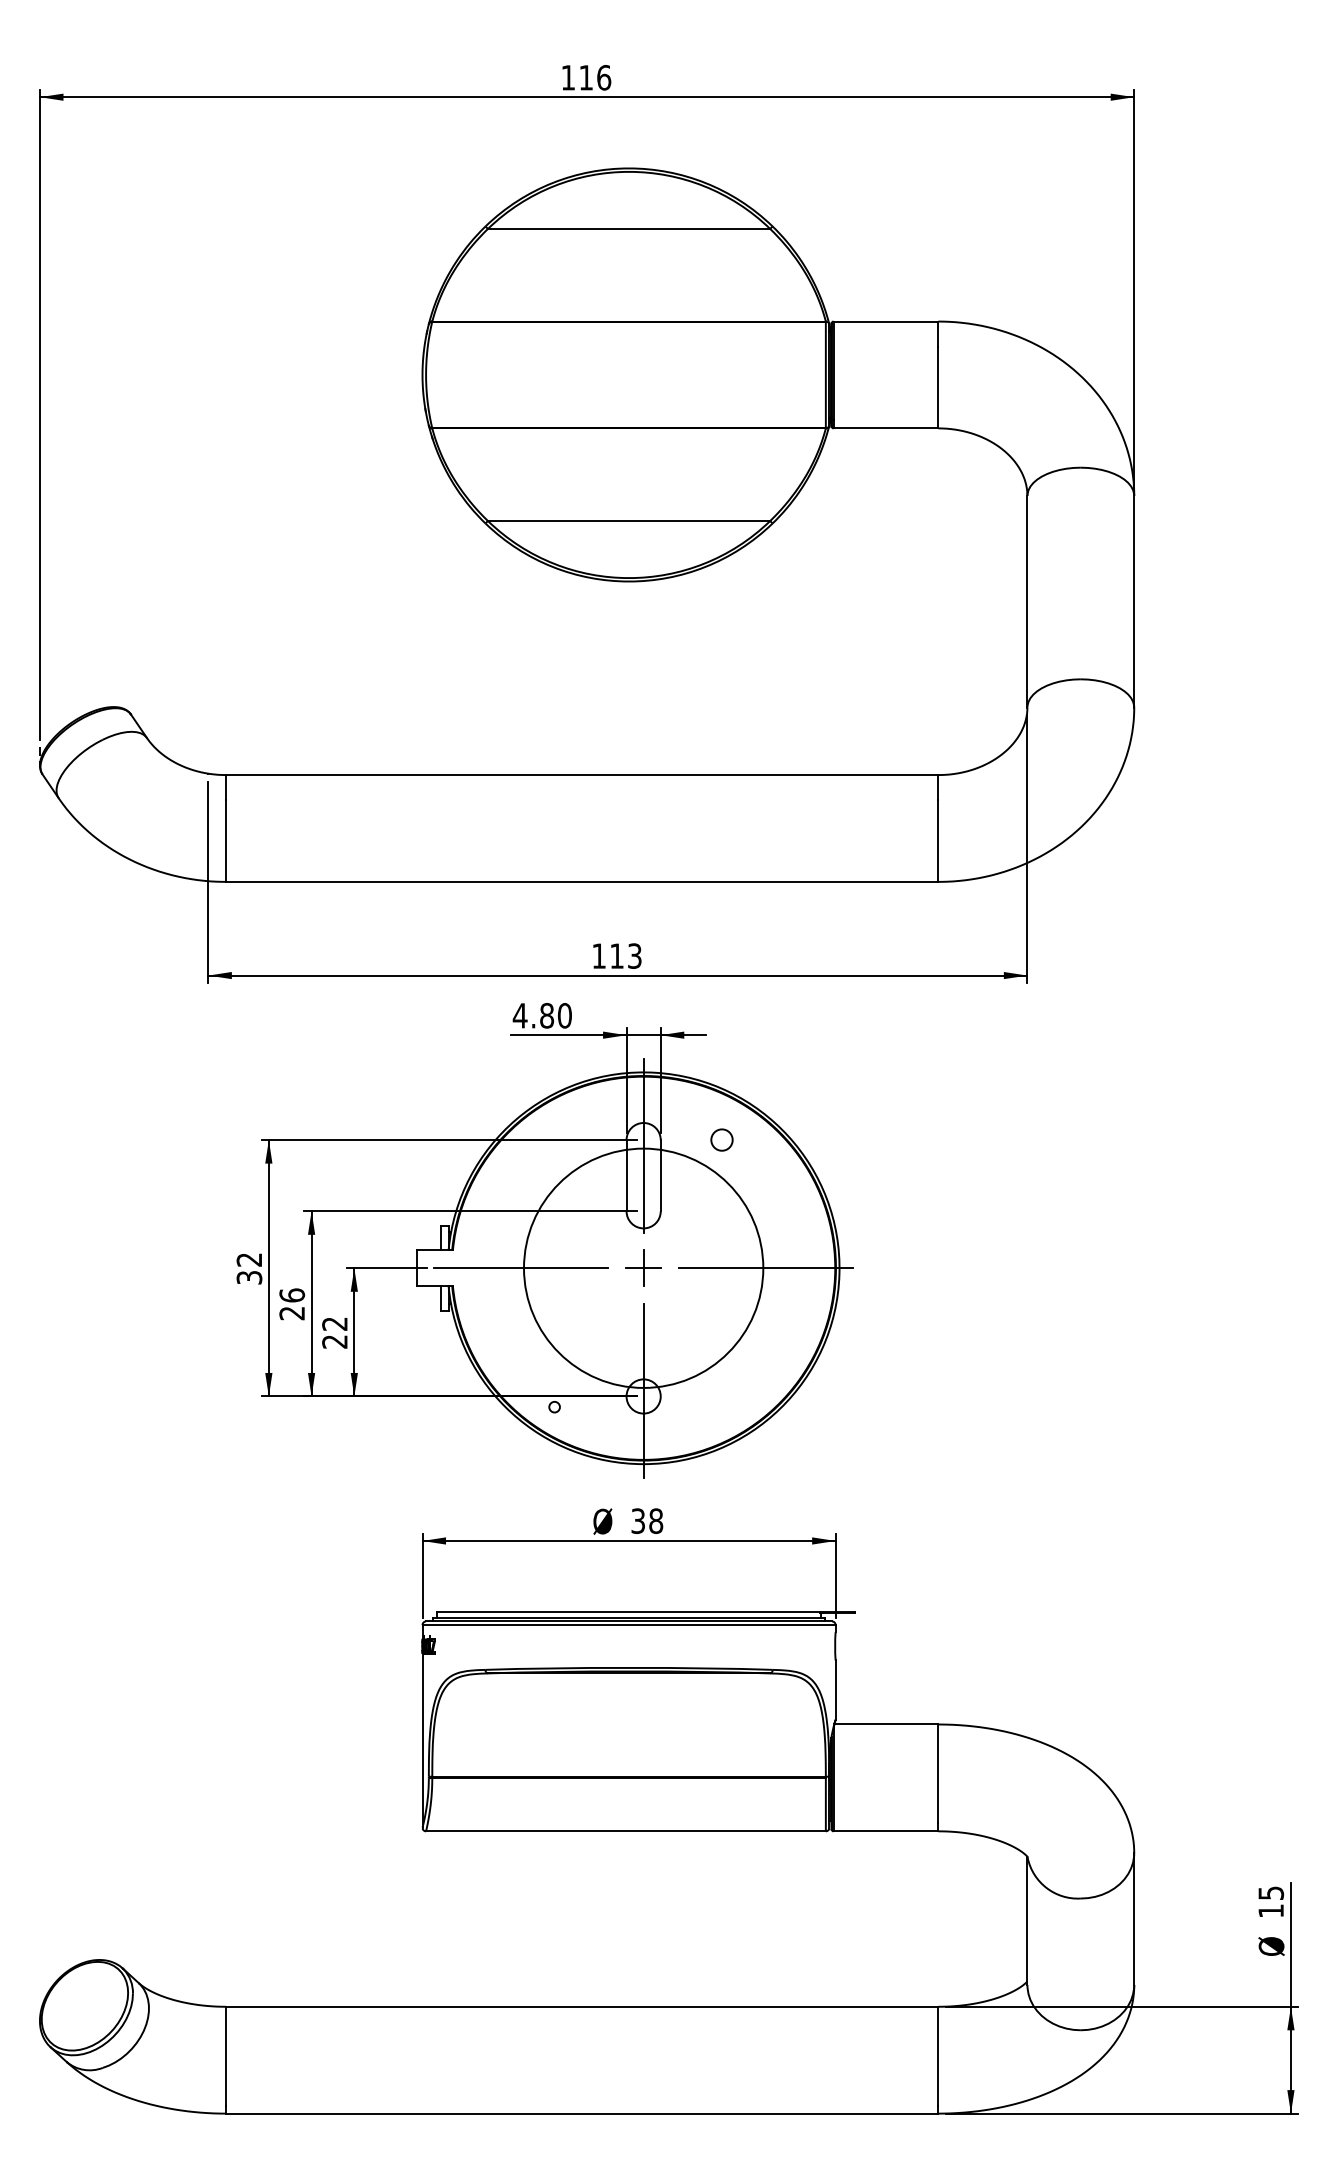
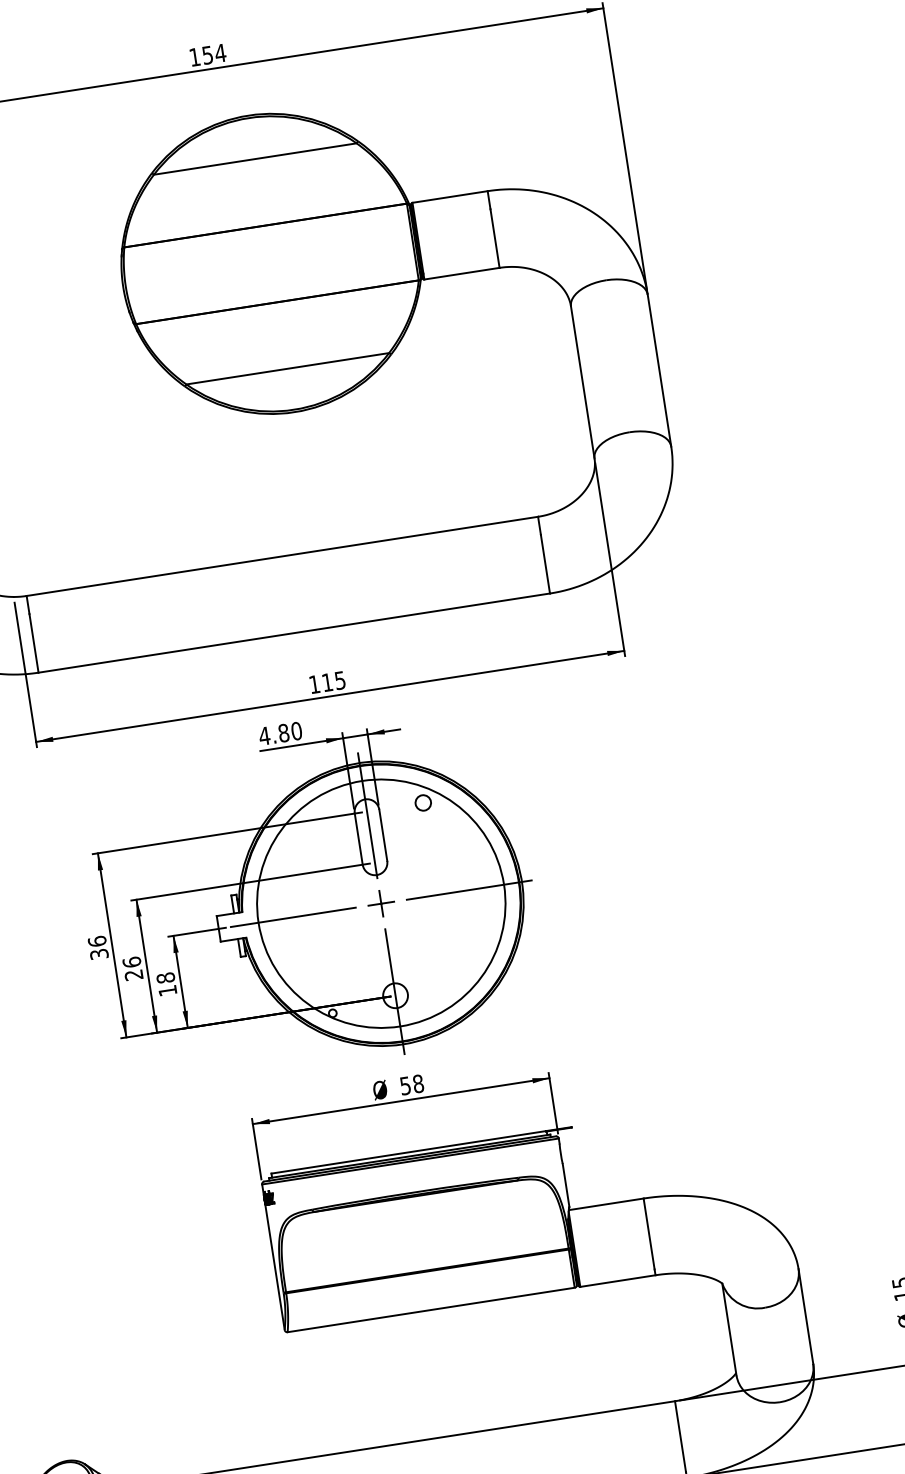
text: (595, 77) -> (214, 54), 116 -> 154
text: (634, 955) -> (339, 680), 113 -> 115
text: (249, 1259) -> (97, 941), 32 -> 36
circle: (643, 1268) -> (381, 903), size x1.43
text: (334, 1332) -> (166, 984), 22 -> 18
text: (638, 1520) -> (405, 1085), 38 -> 58

